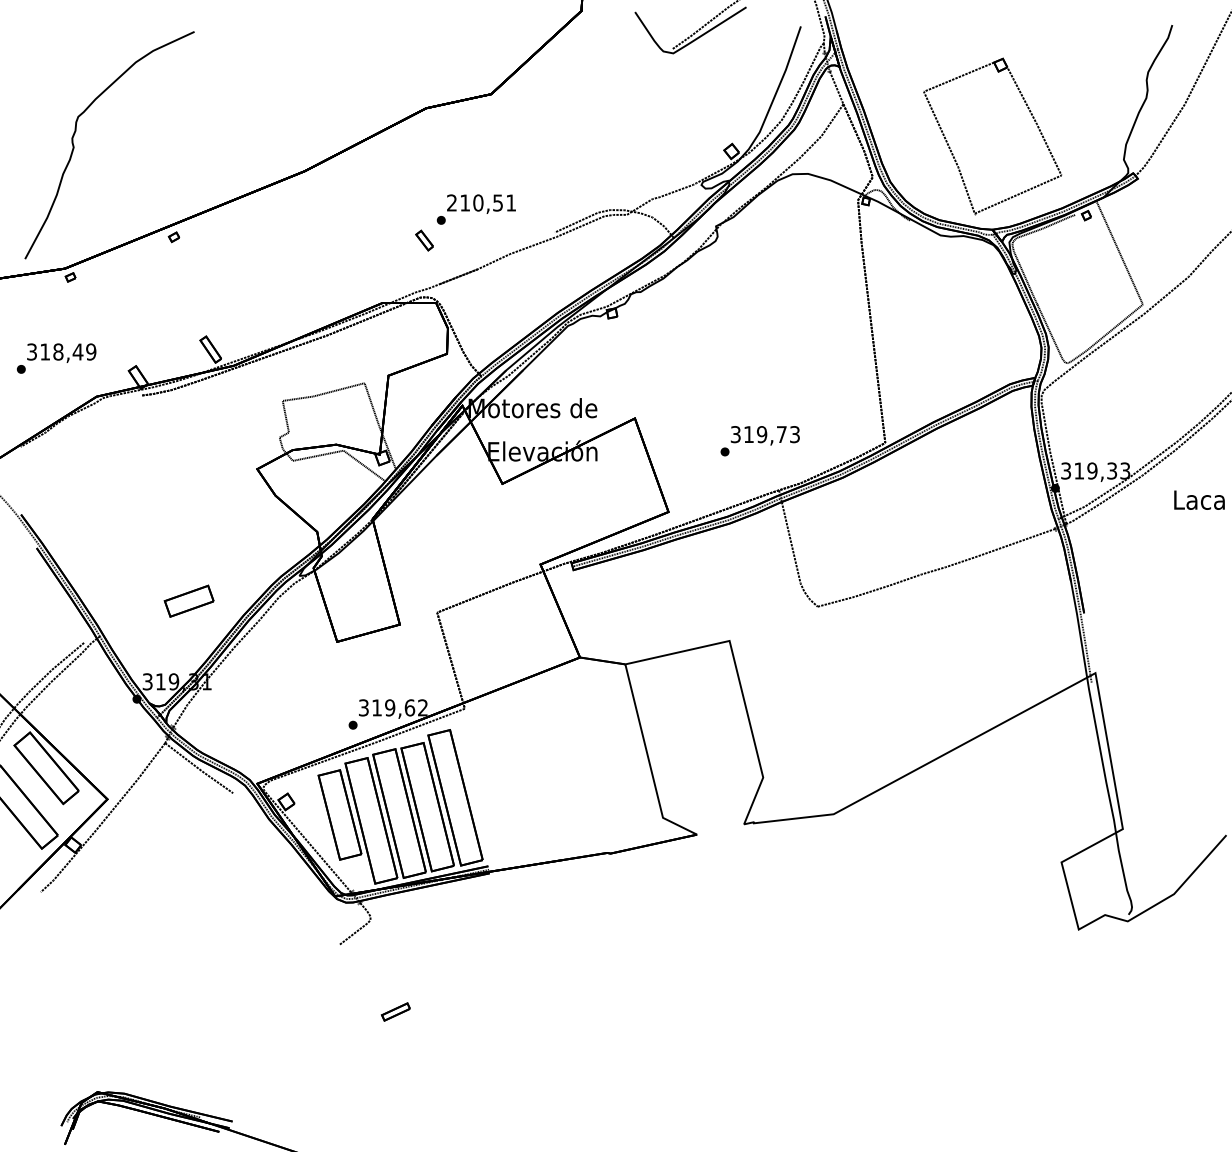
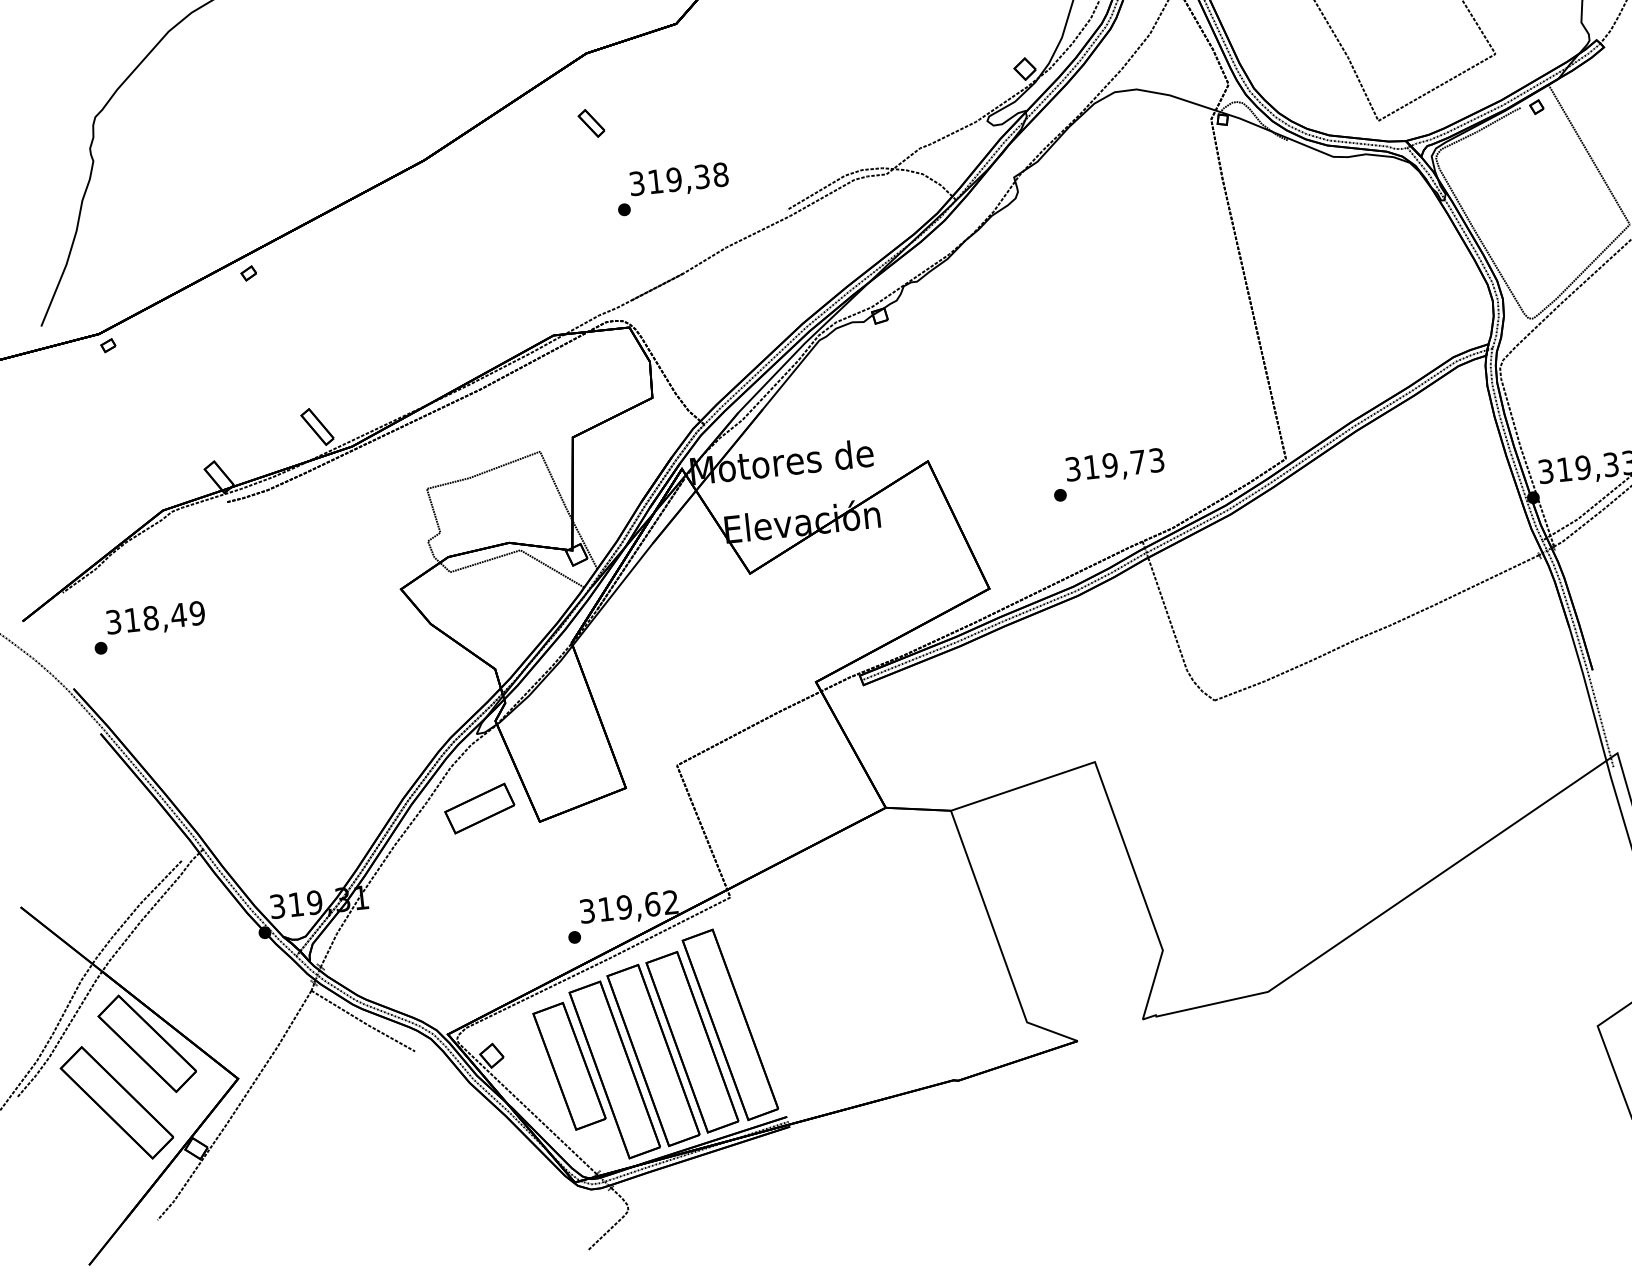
text: (481, 202) -> (678, 178), 210,51 -> 319,38
part: (424, 240) -> (591, 123), moved
text: (56, 358) -> (149, 627), moved
part: (188, 600) -> (478, 807), moved

